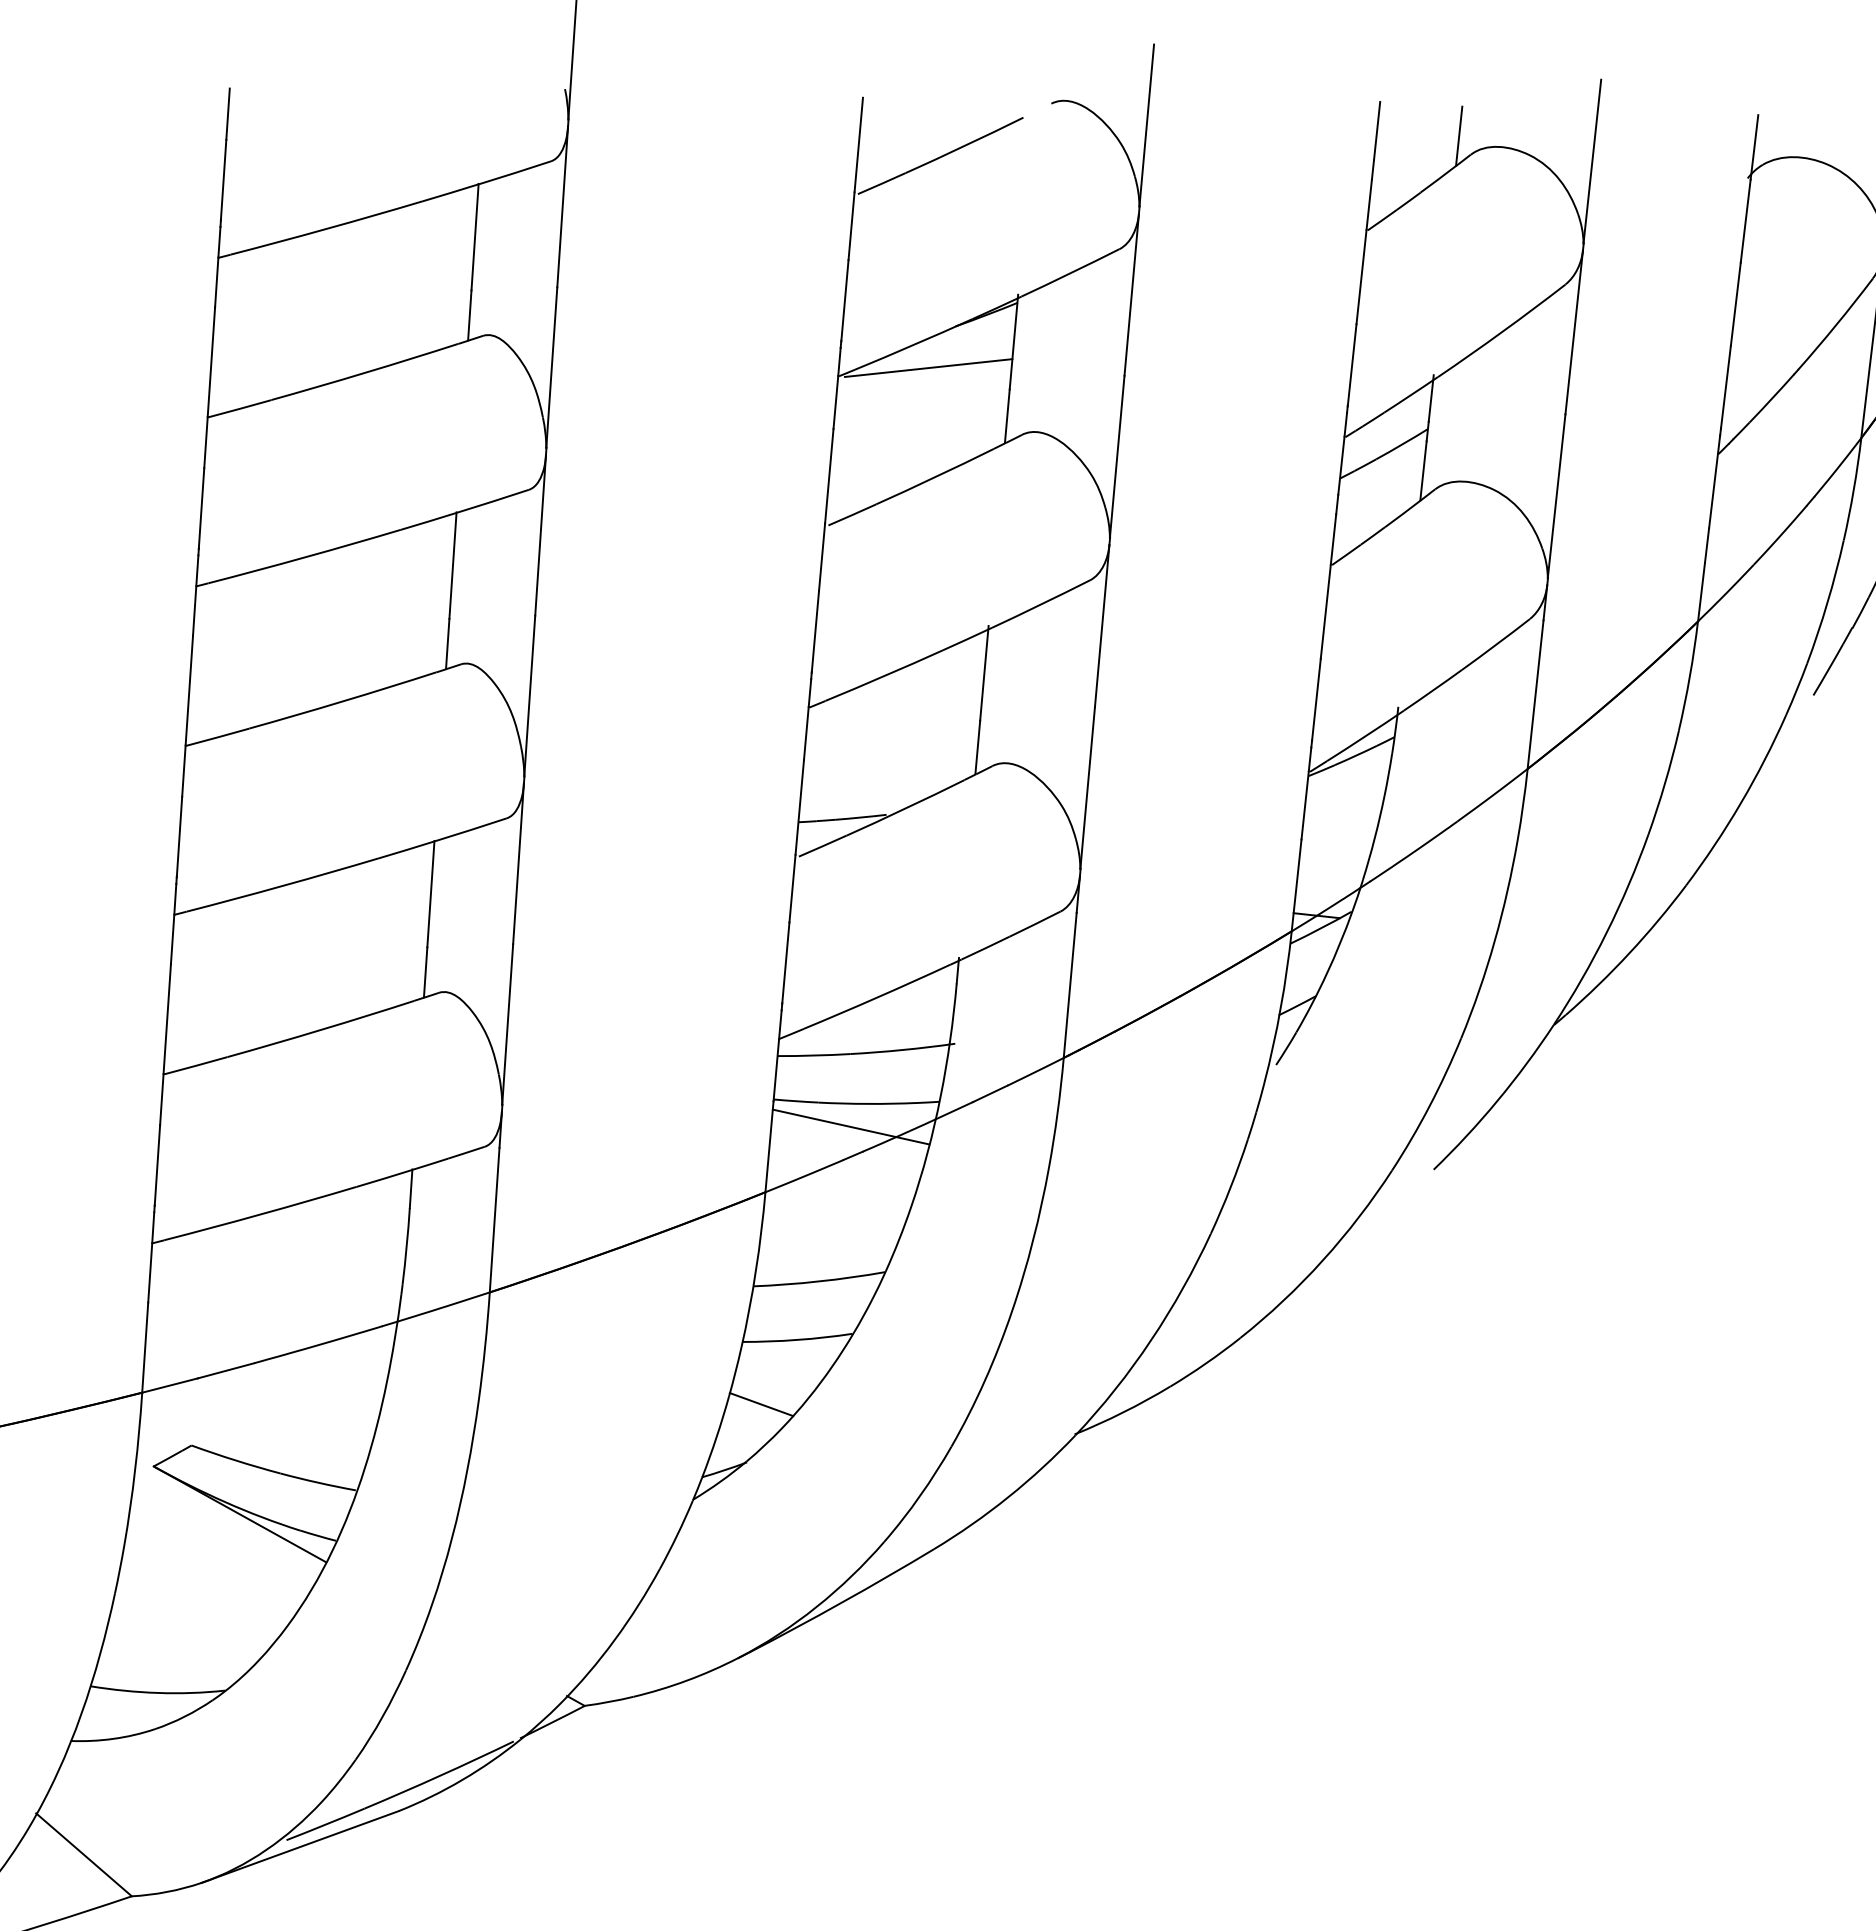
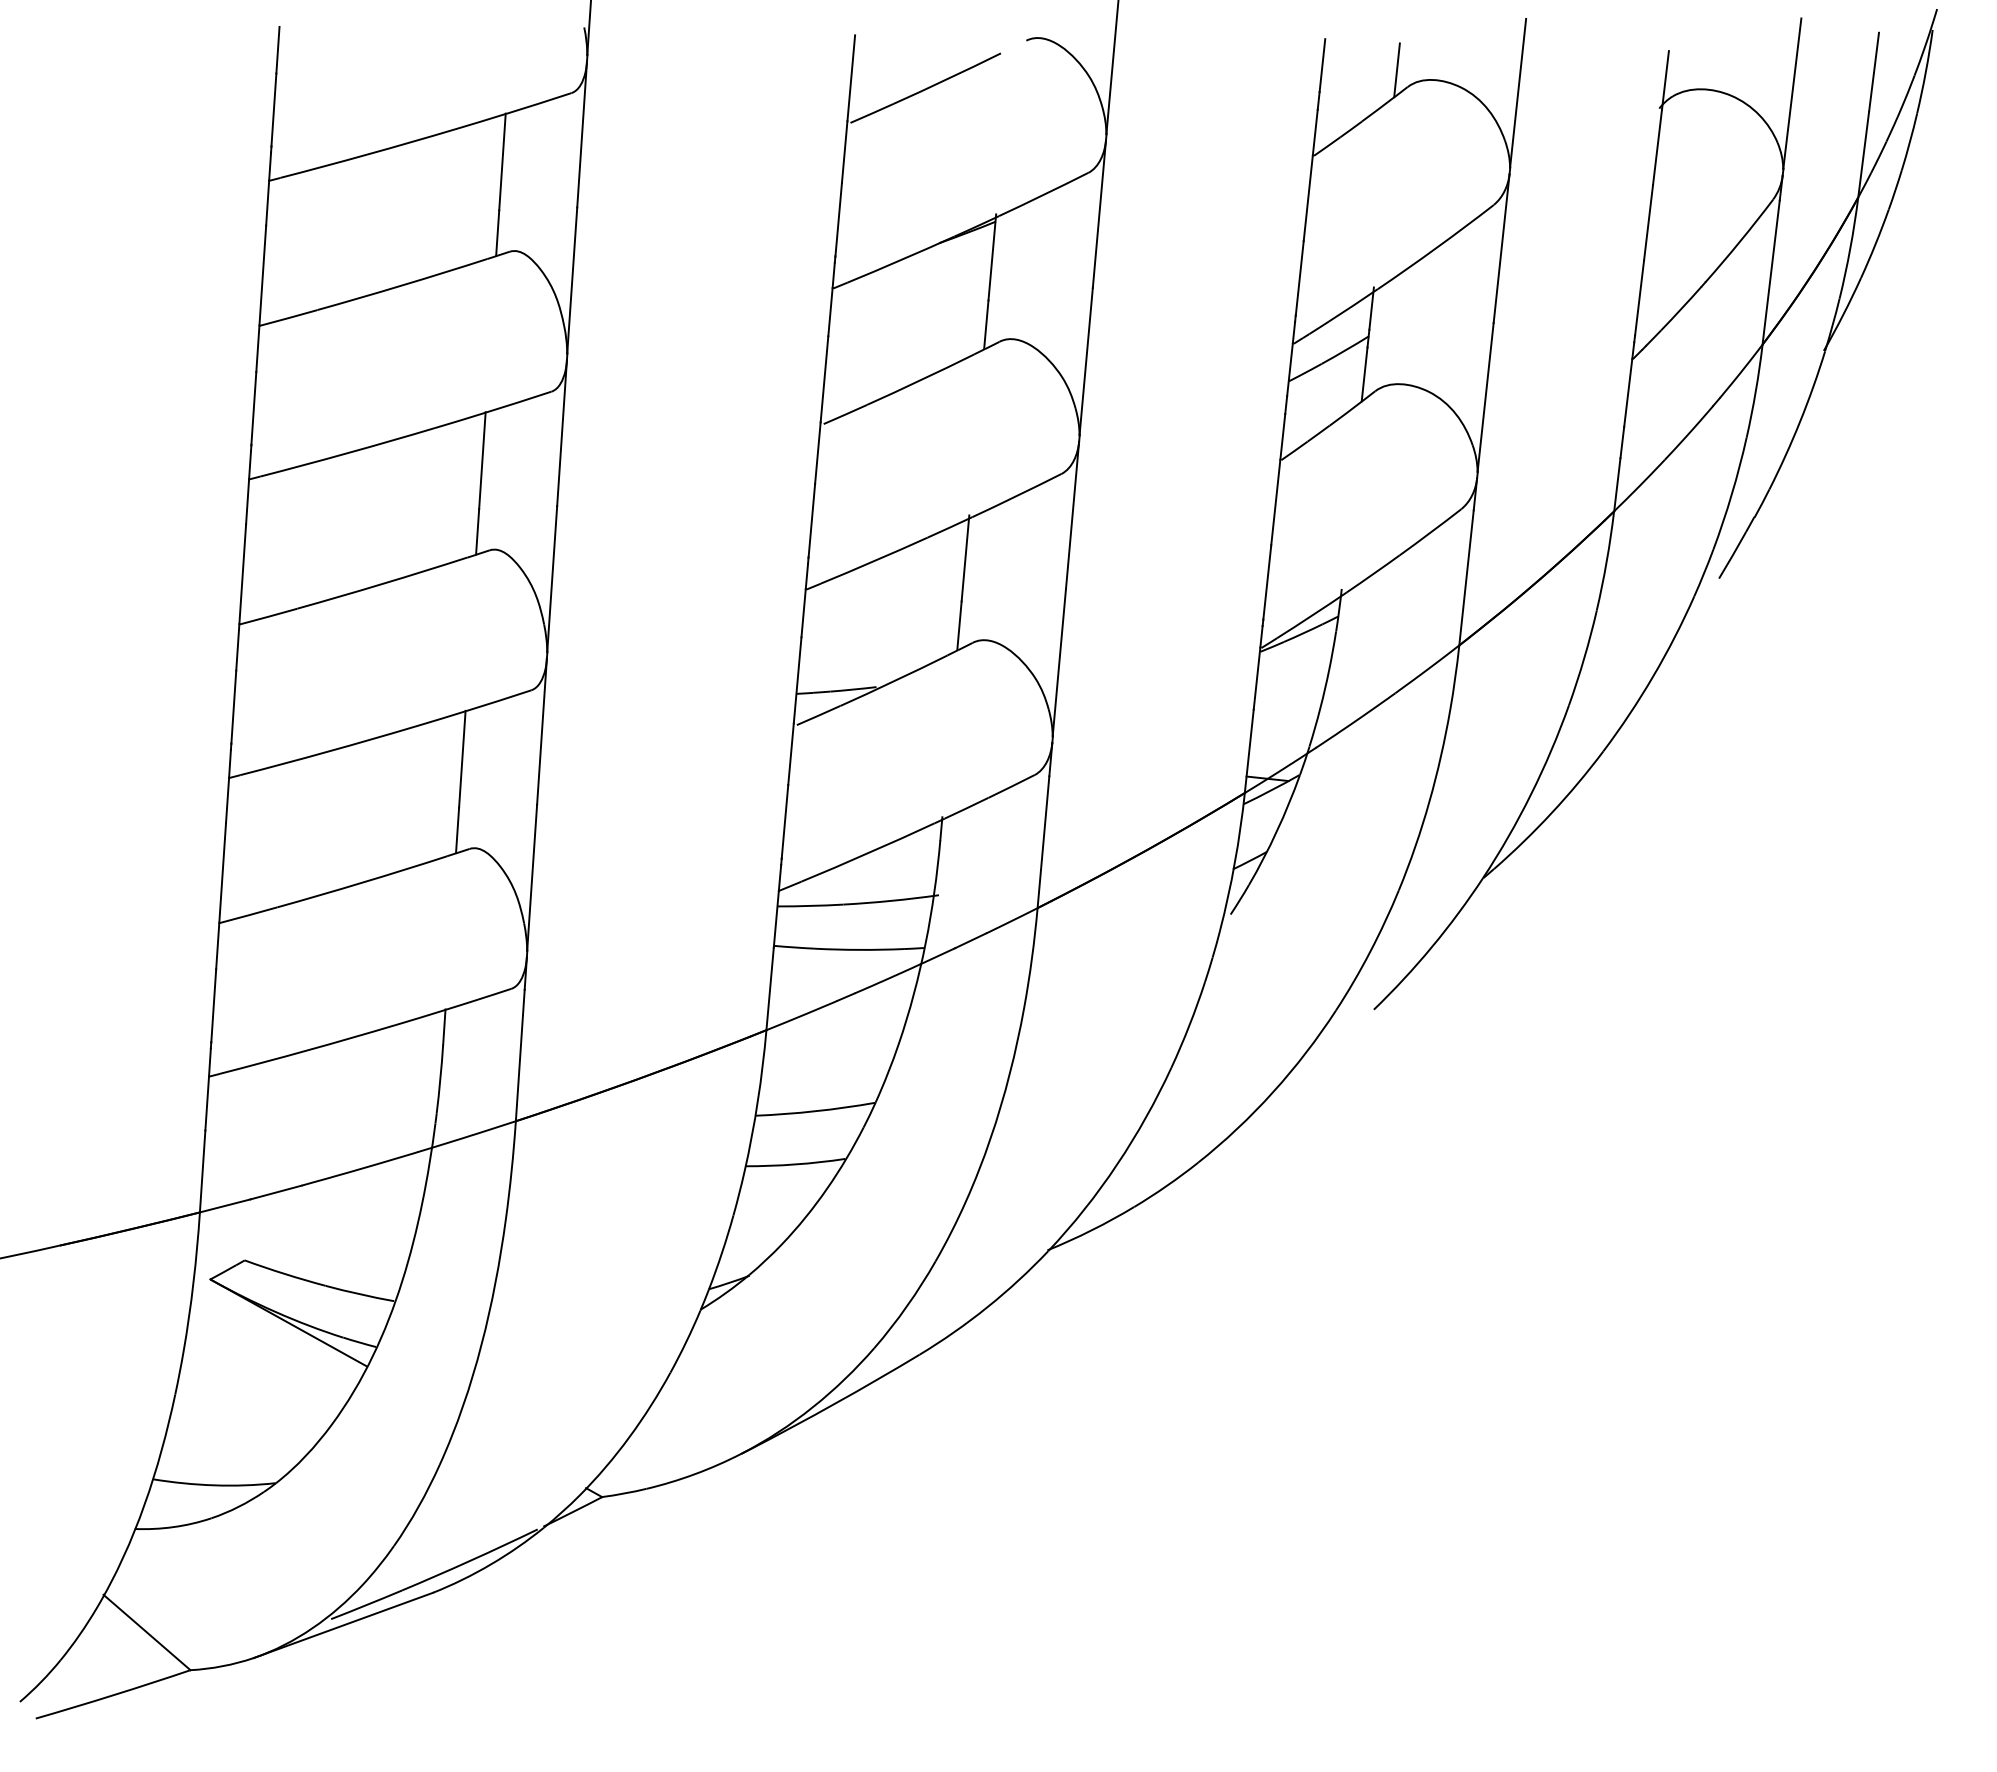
line: (928, 367) -> (914, 280), removed
line: (851, 1126) -> (844, 970), removed
line: (761, 1403) -> (762, 1222), removed

